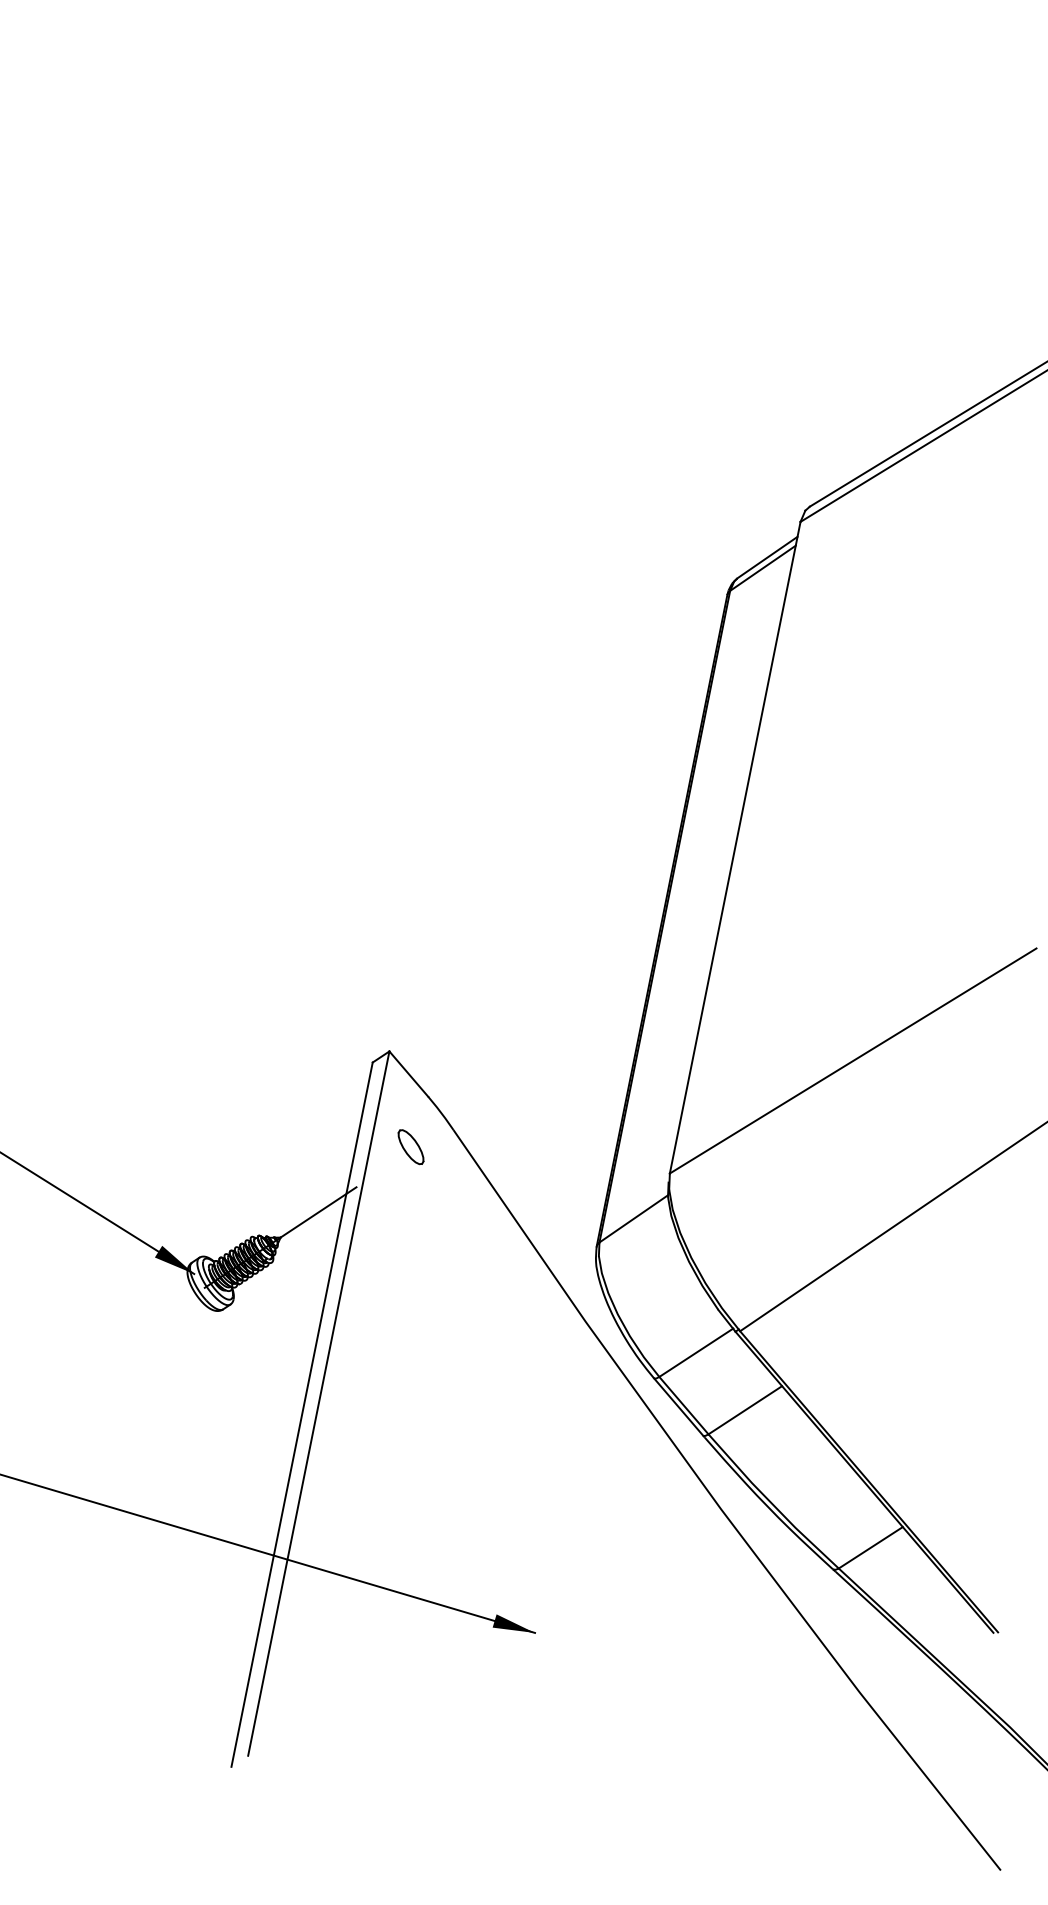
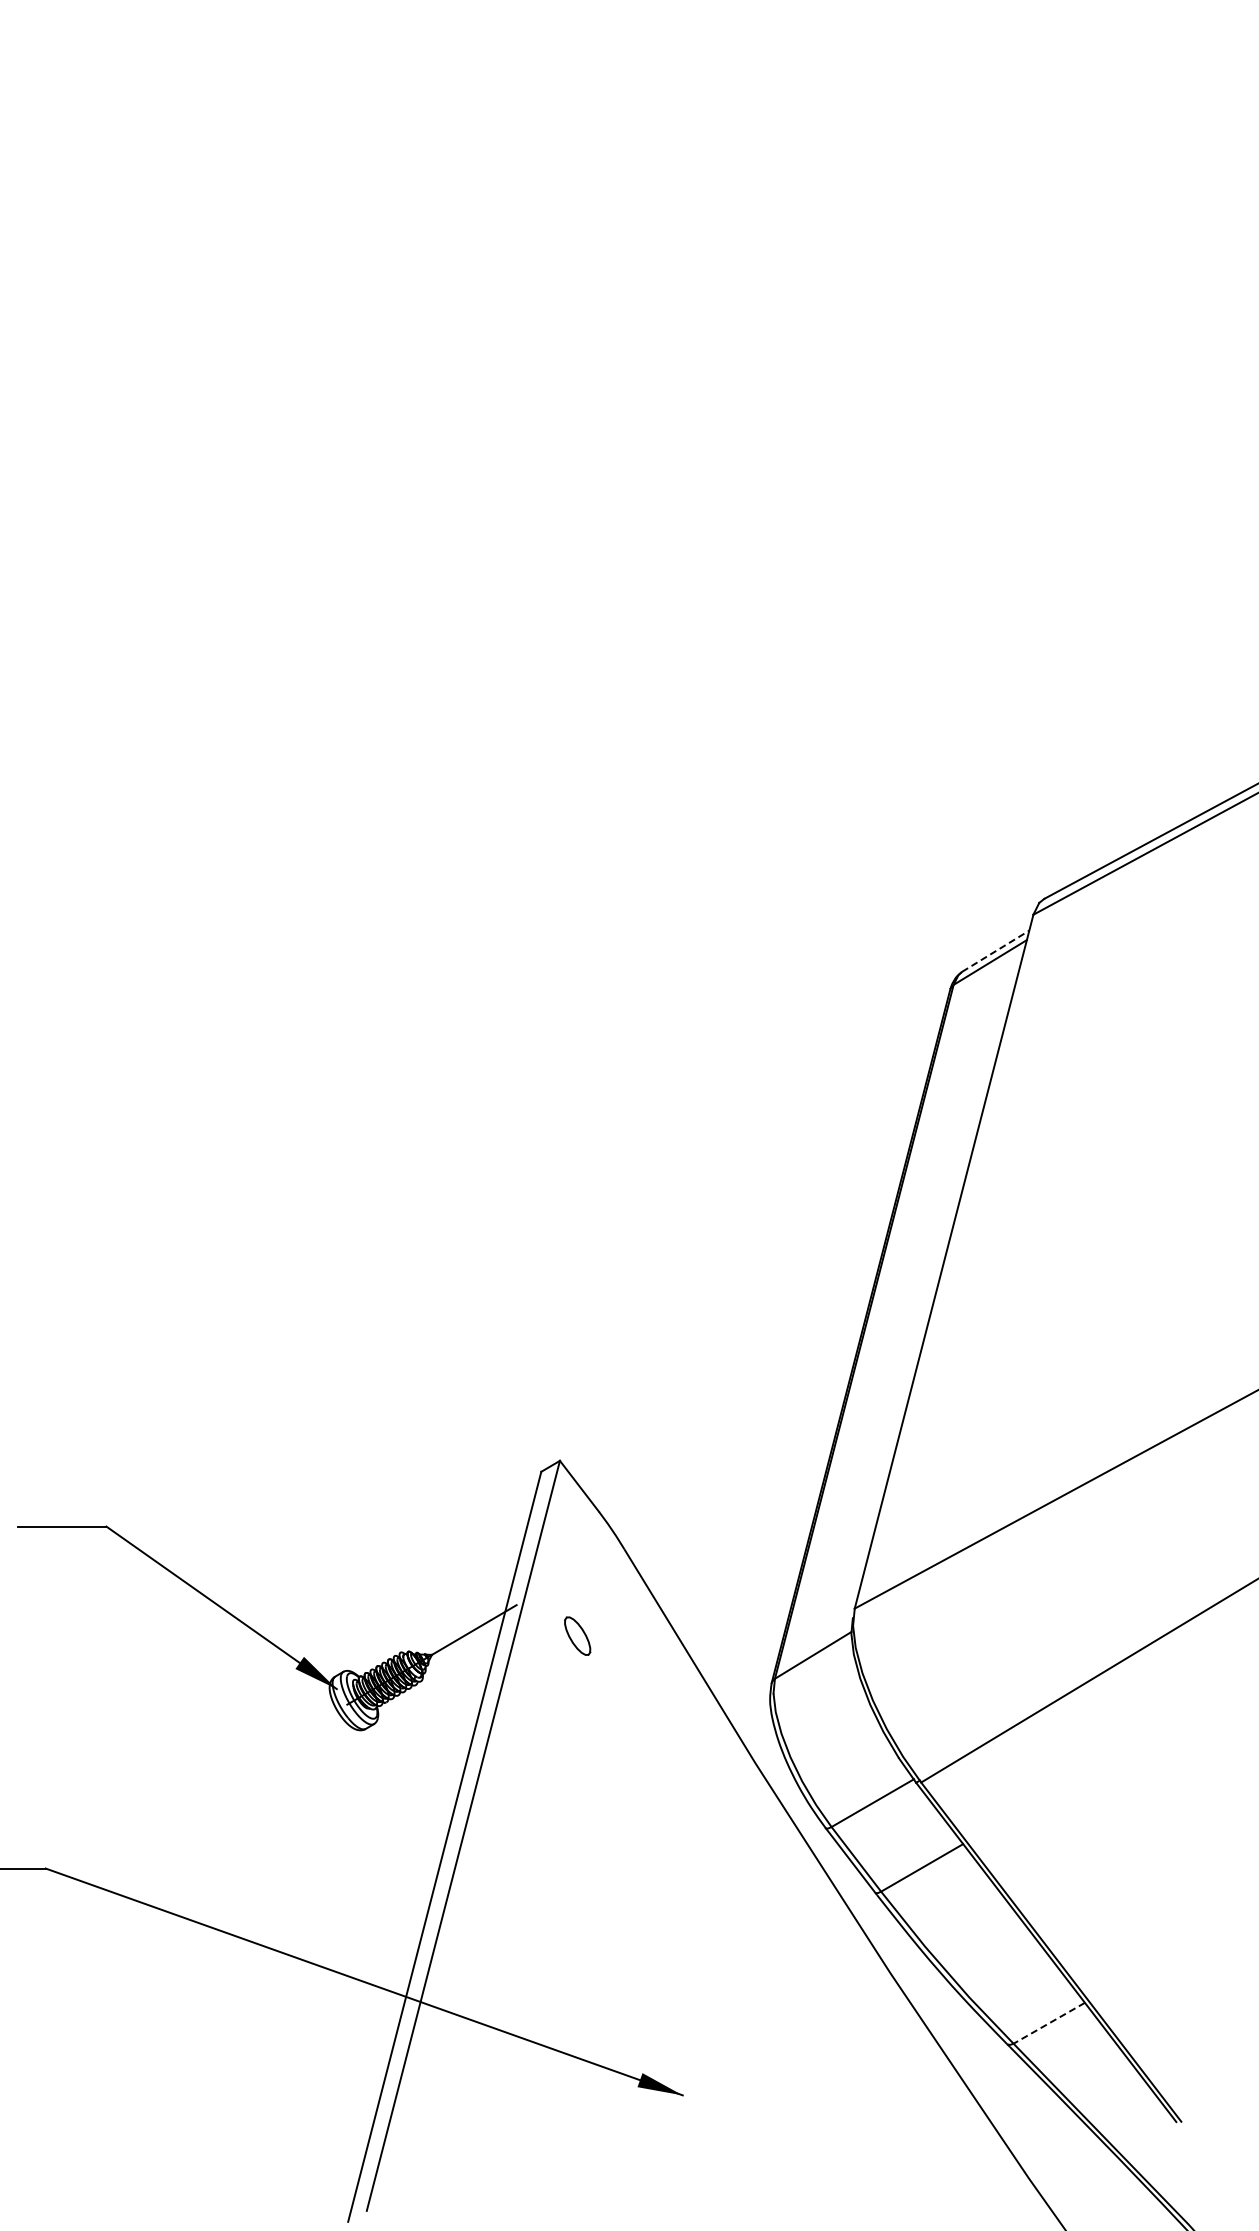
line: (768, 556) -> (996, 950), solid -> dashed
part: (410, 1146) -> (577, 1635), moved
line: (870, 1548) -> (1048, 2023), solid -> dashed

